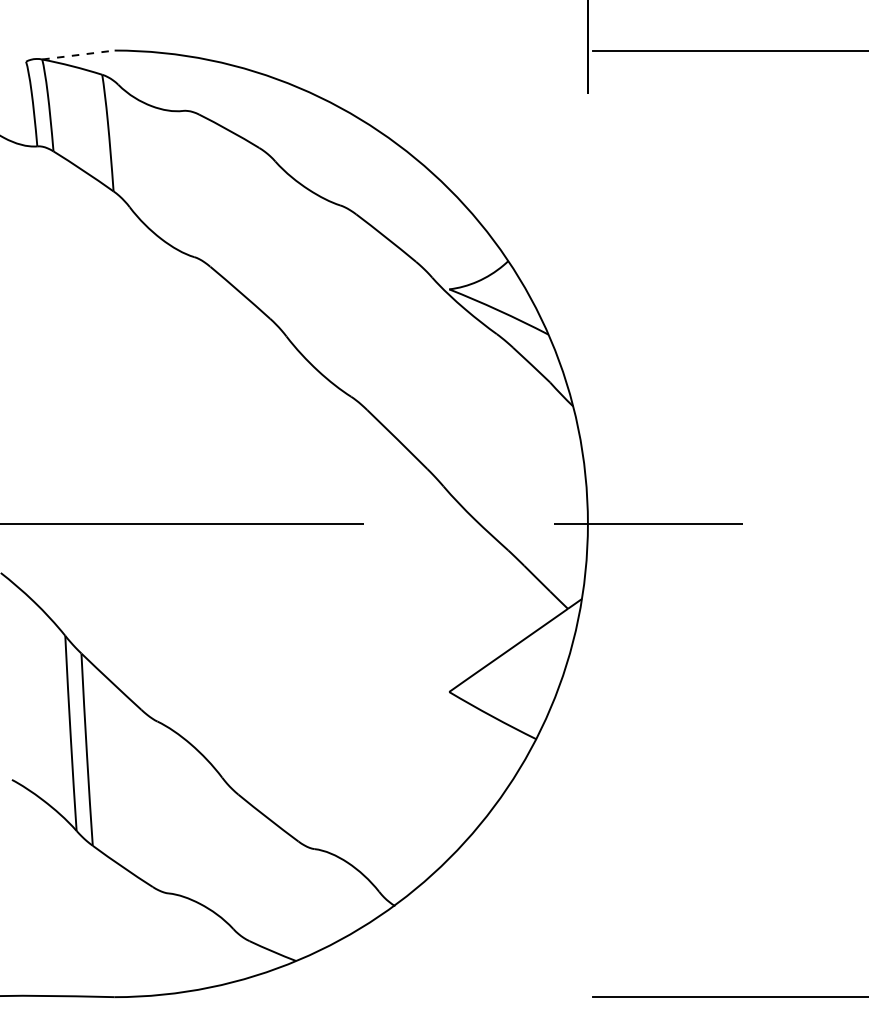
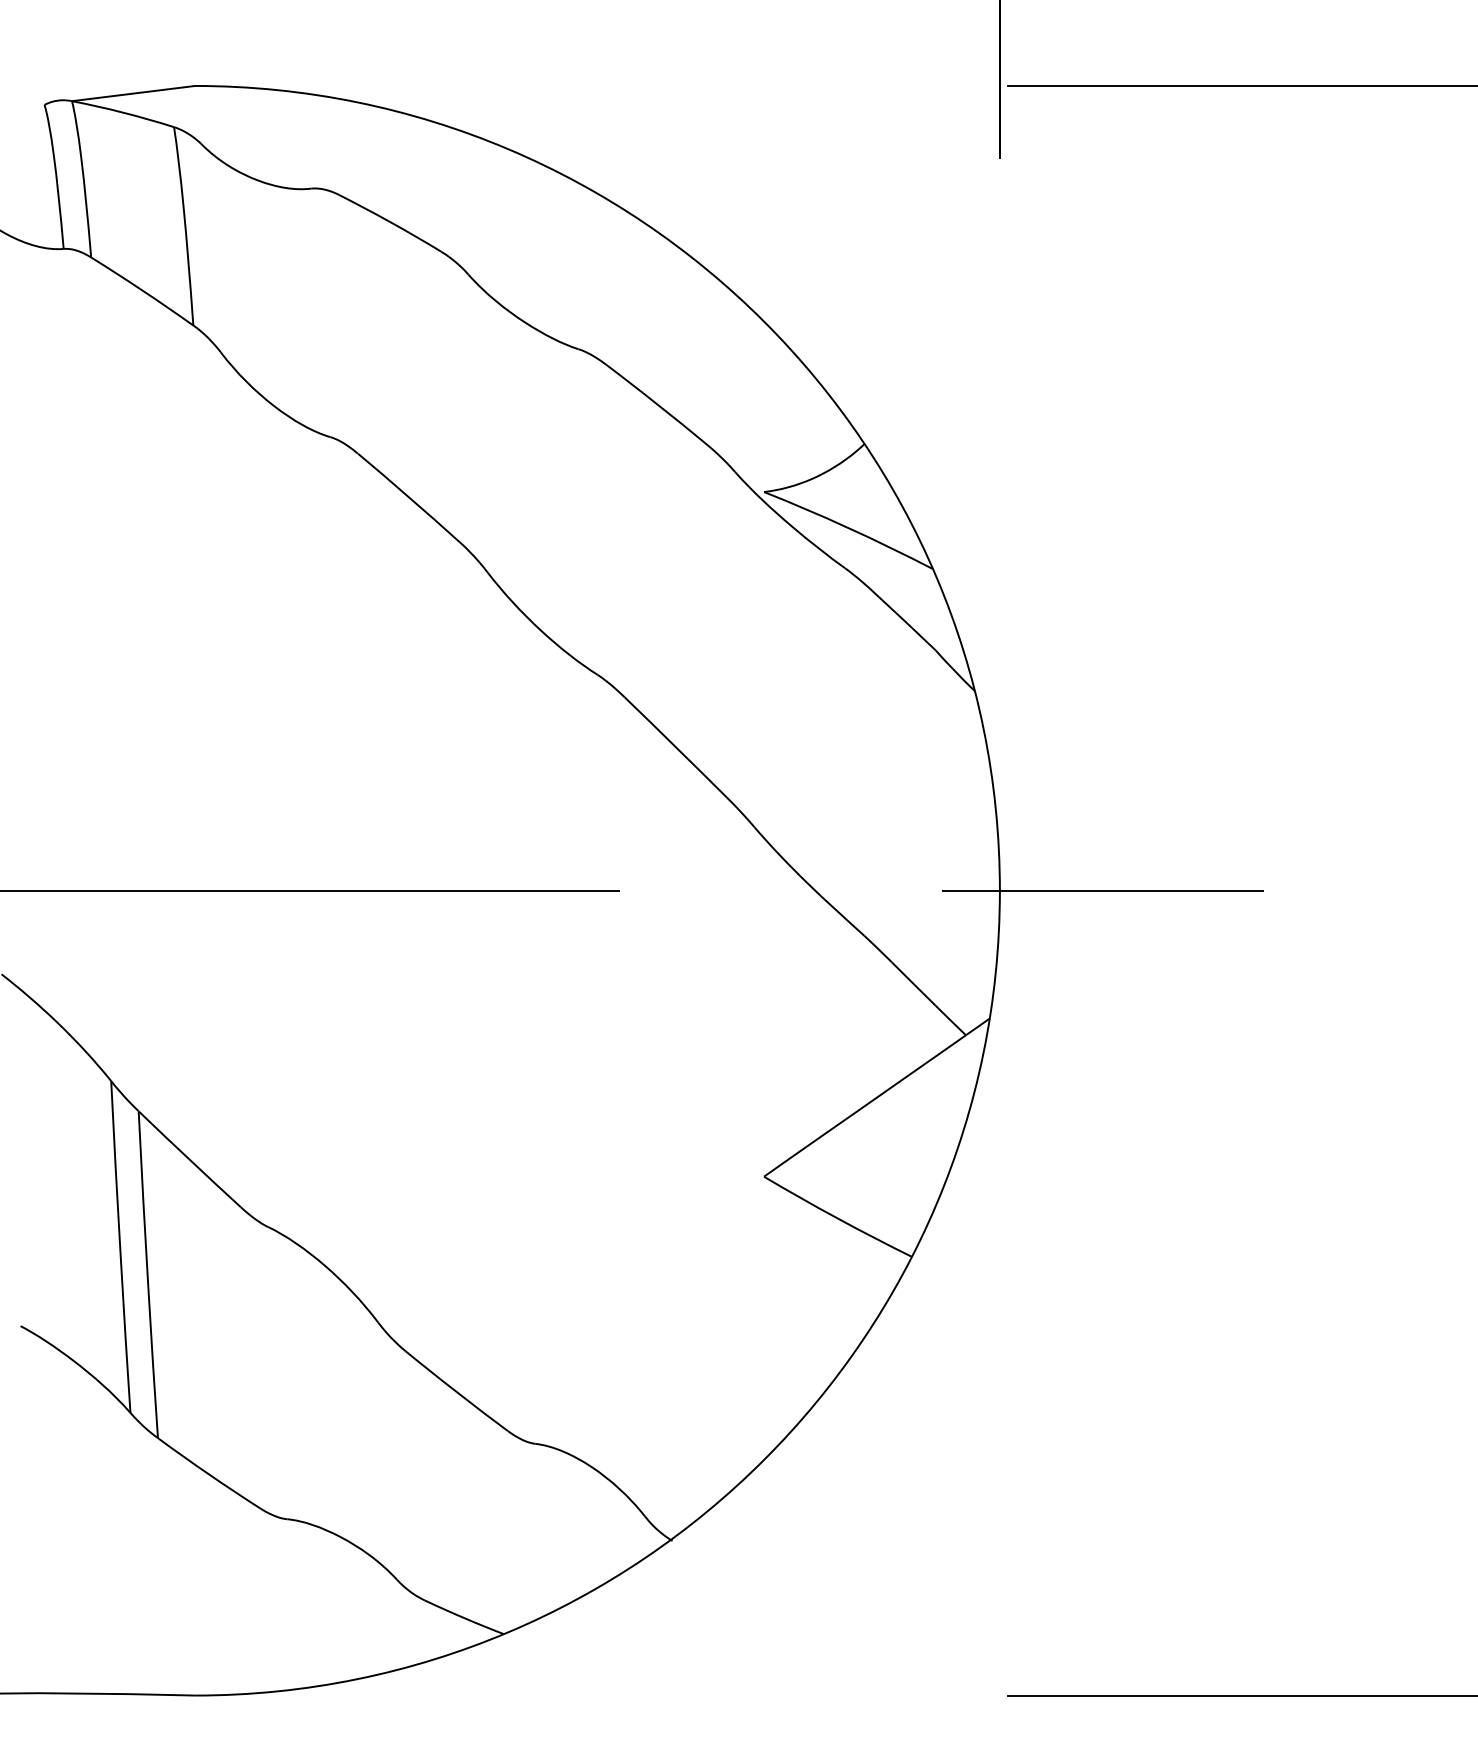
line: (78, 54) -> (133, 92), dashed -> solid

